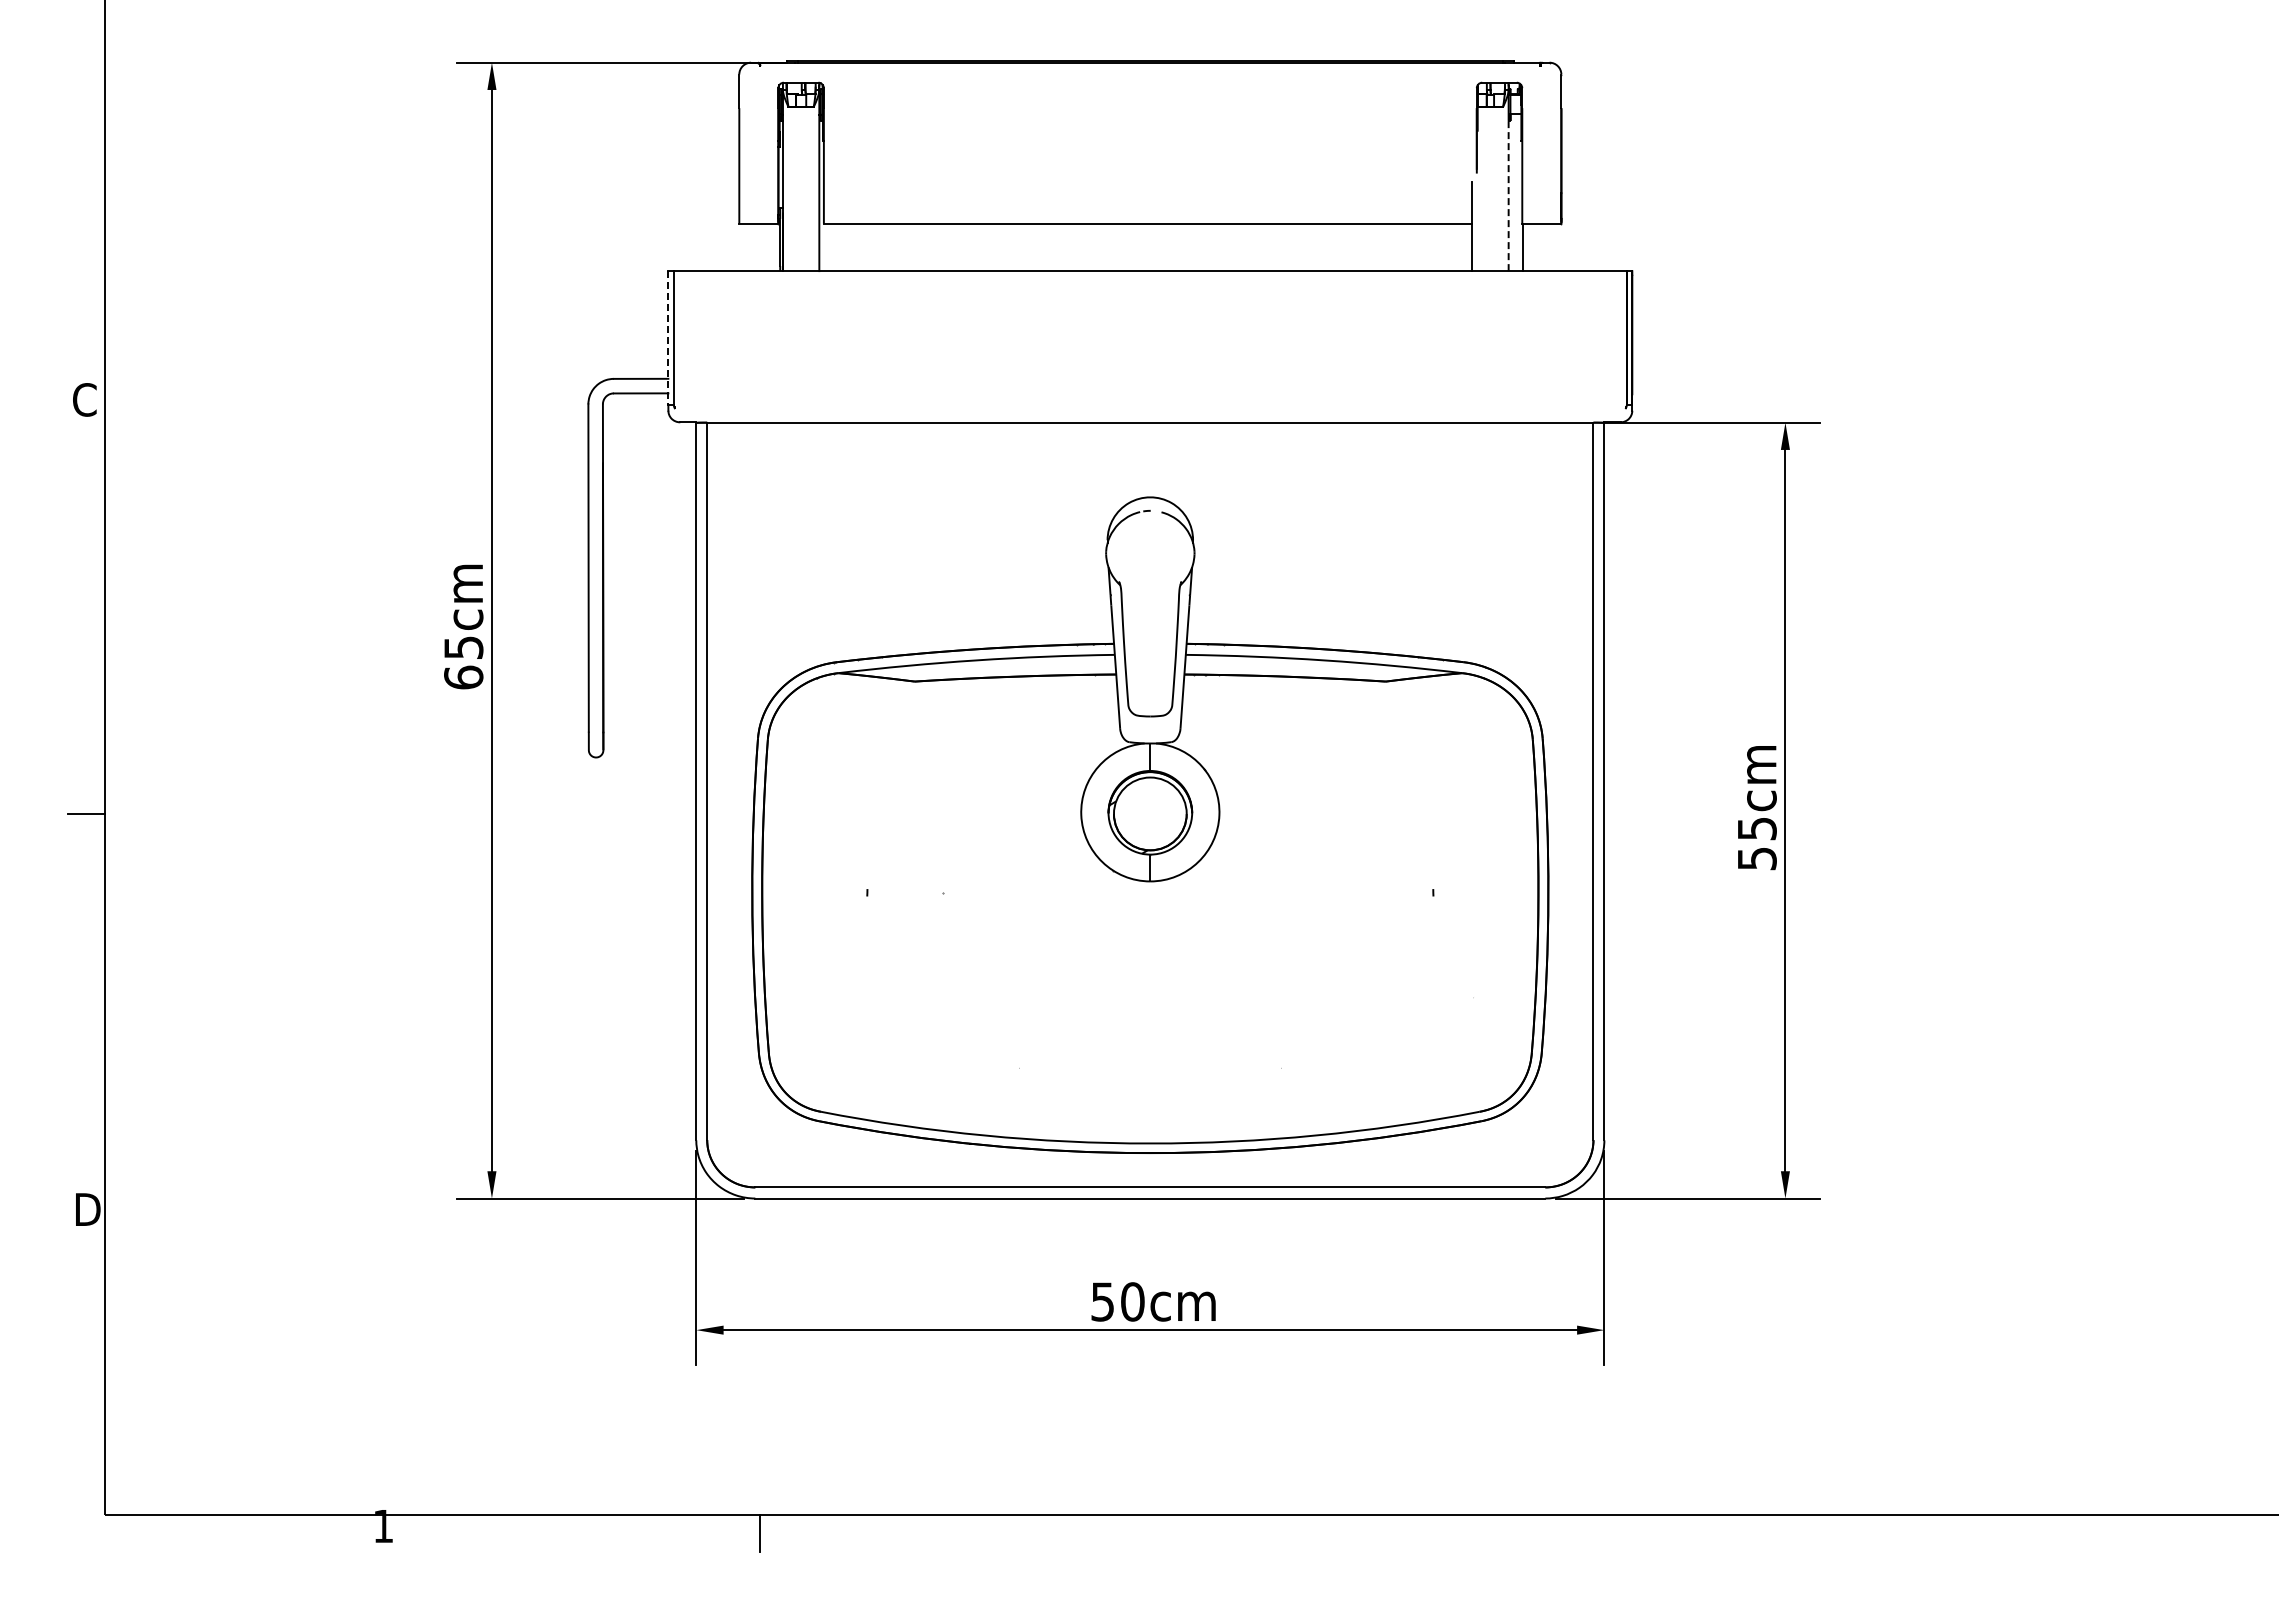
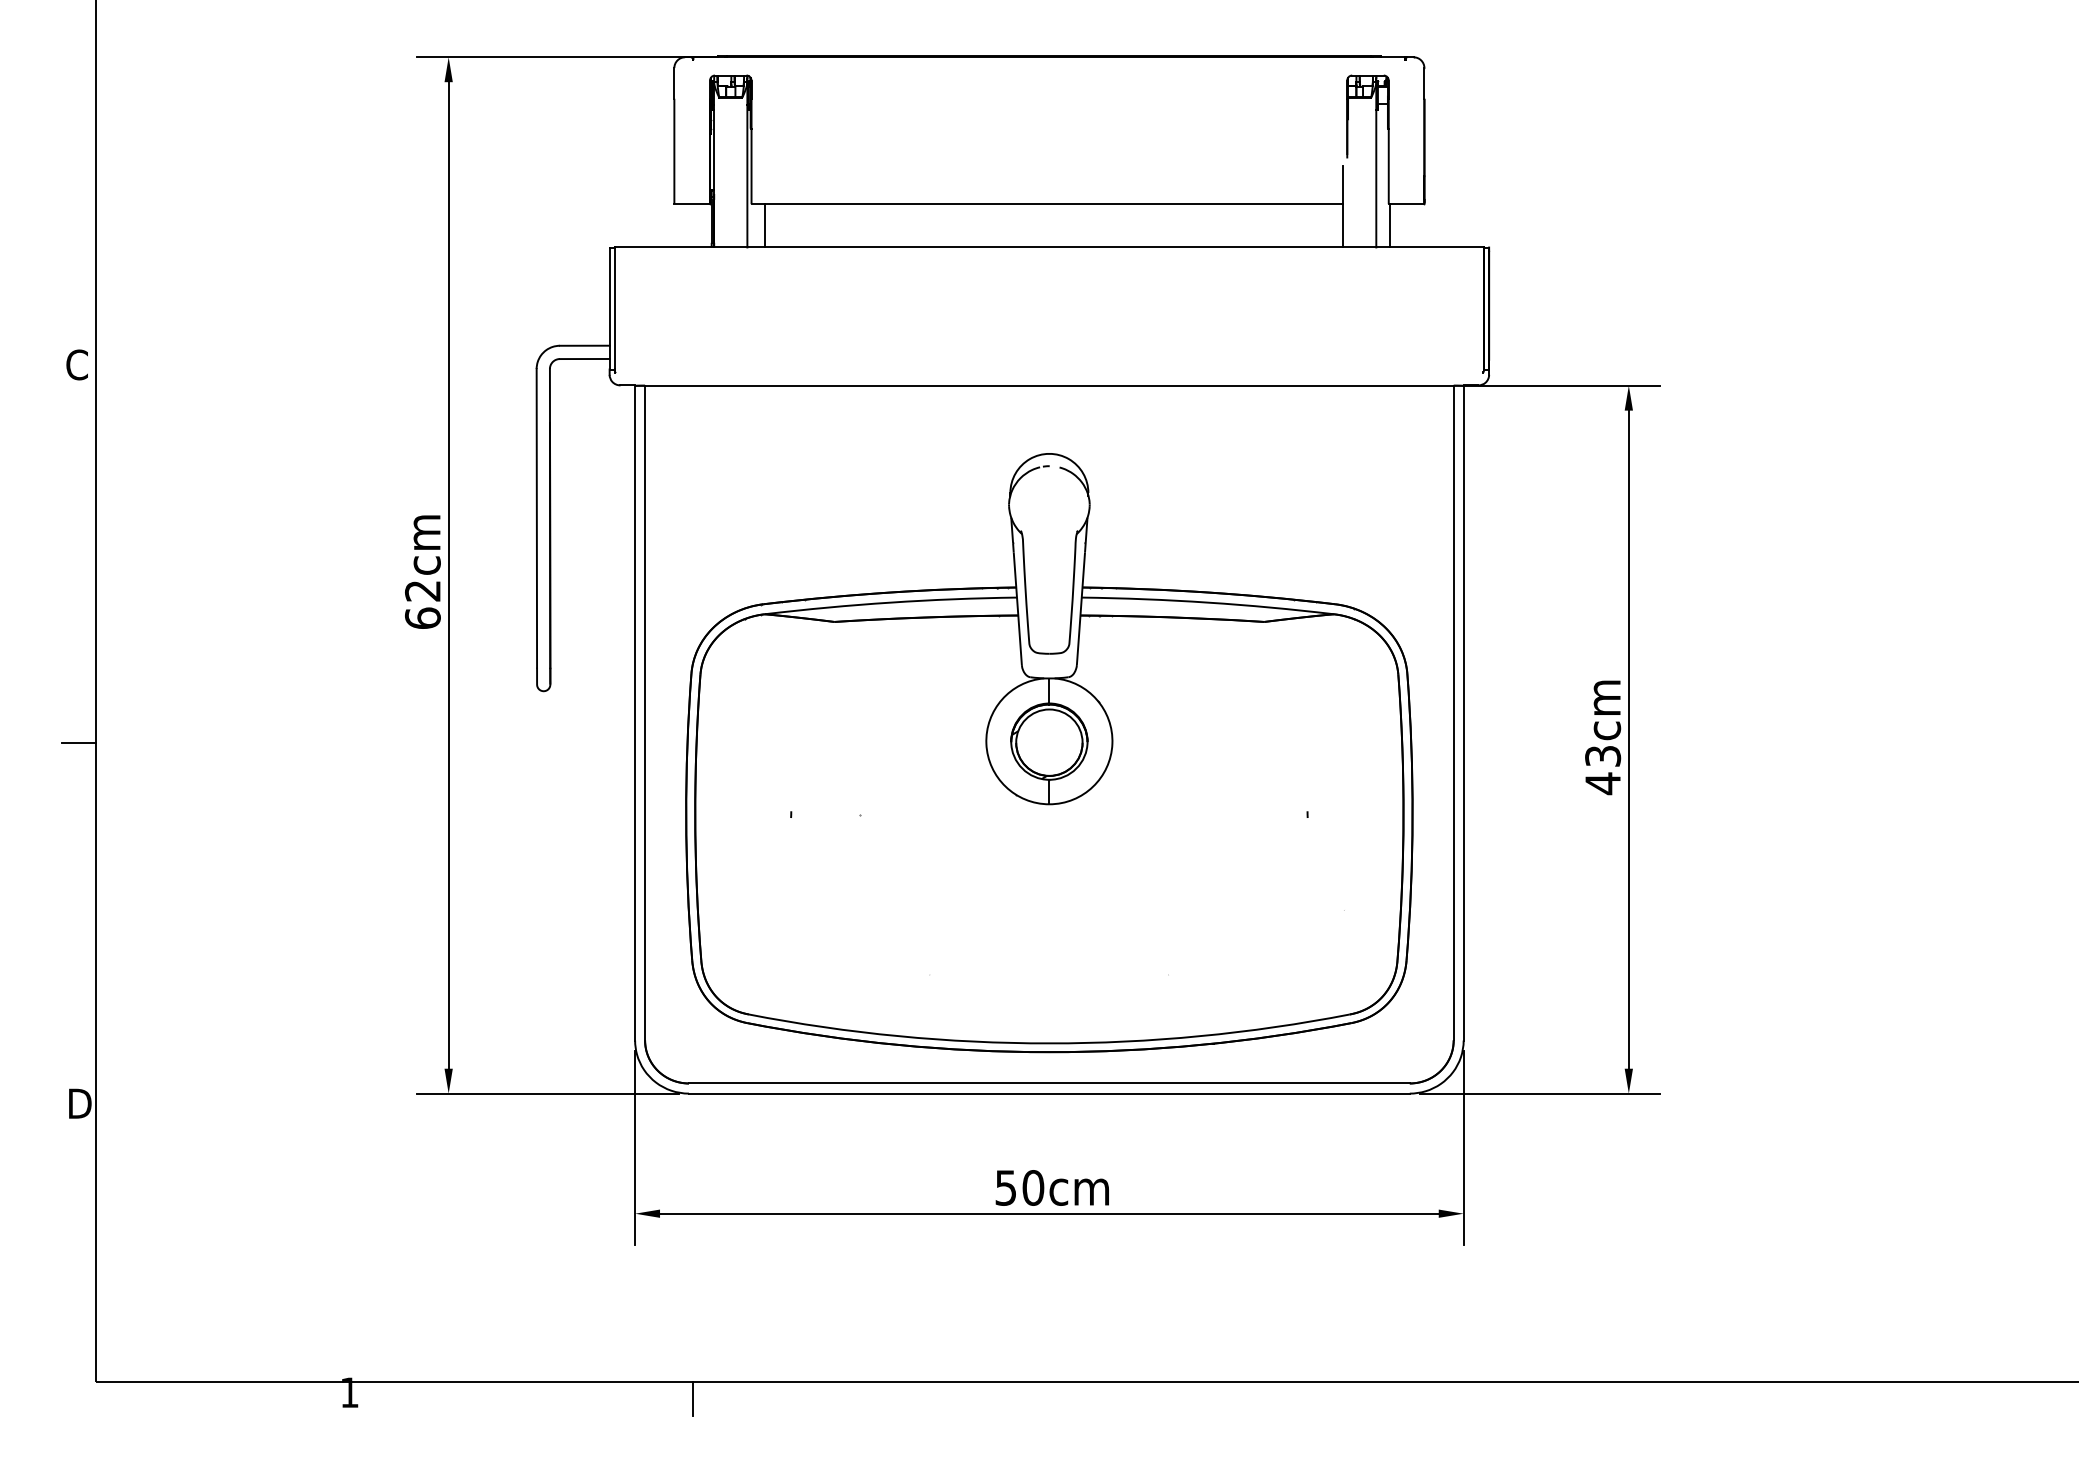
line: (1508, 195) -> (1376, 178), dashed -> solid
line: (838, 247) -> (764, 225), added
line: (668, 338) -> (609, 308), dashed -> solid
text: (463, 647) -> (422, 590), 65cm -> 62cm
text: (1756, 844) -> (1602, 770), 55cm -> 43cm

